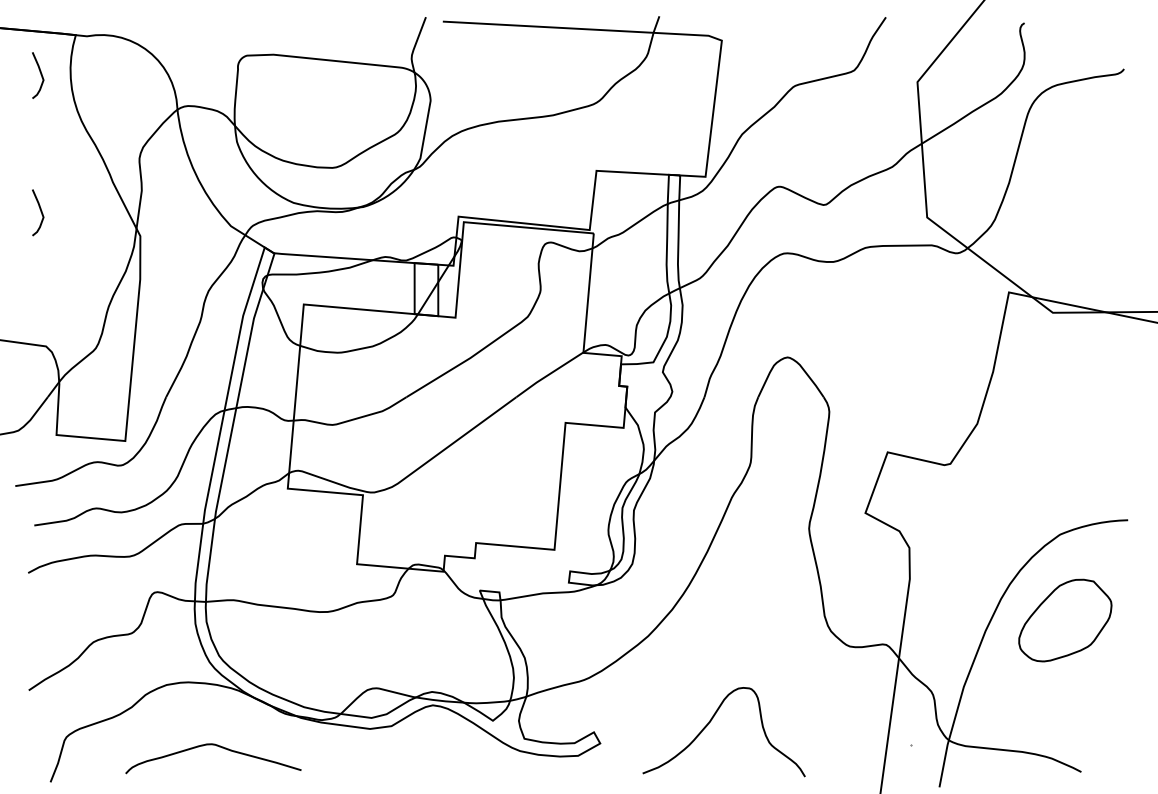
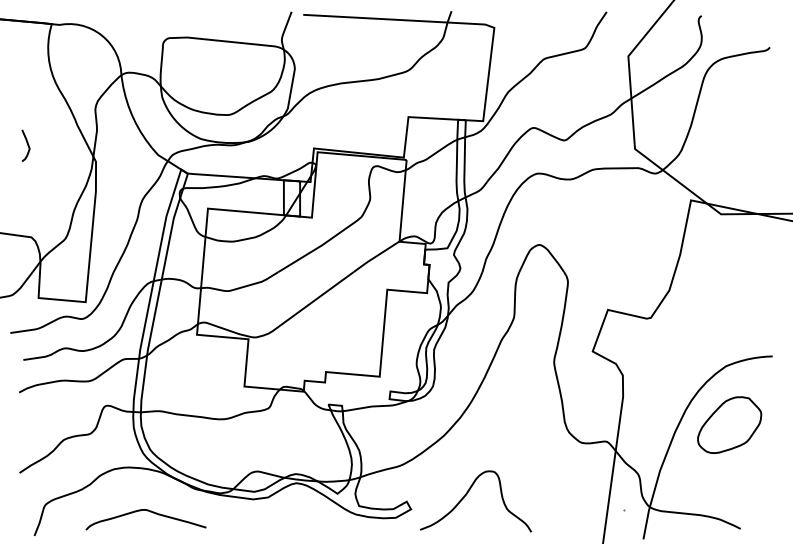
curve: (40, 75) -> (27, 51), removed
curve: (711, 721) -> (467, 494), moved

